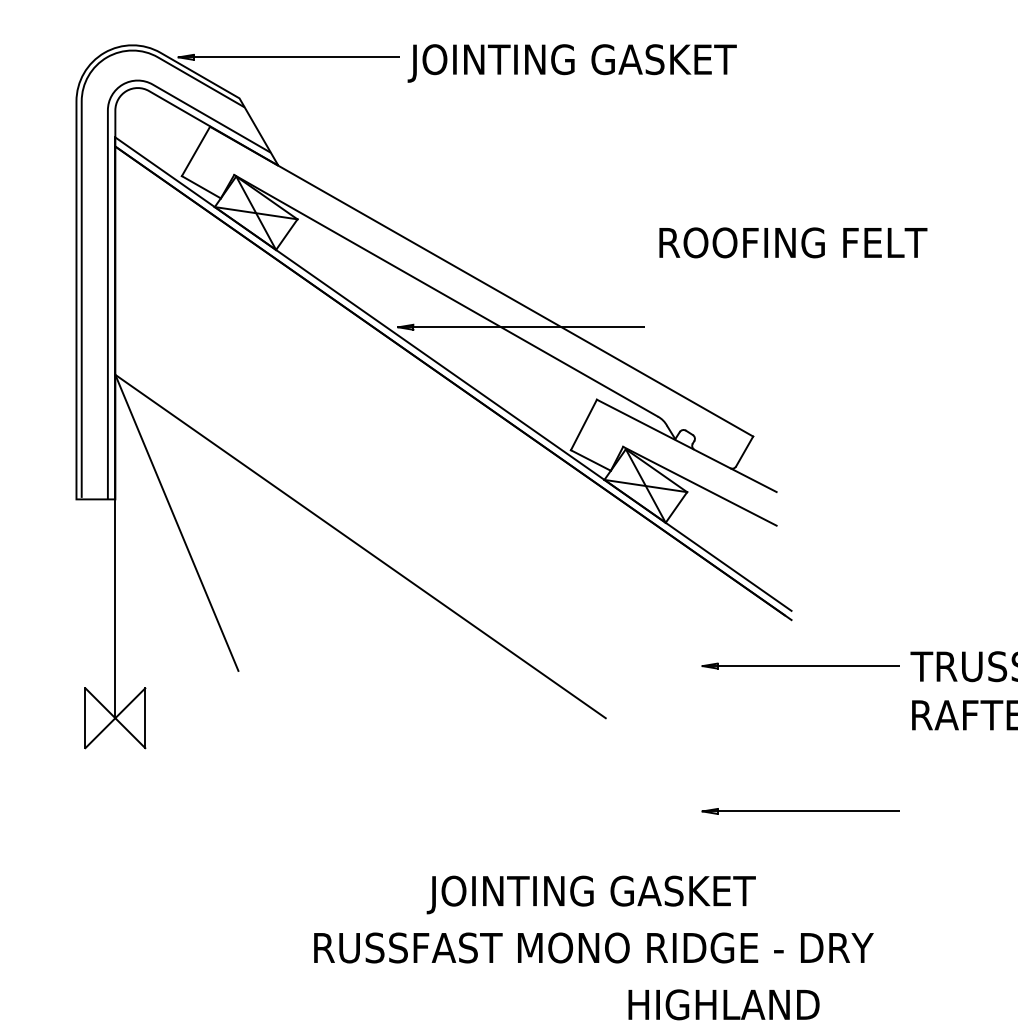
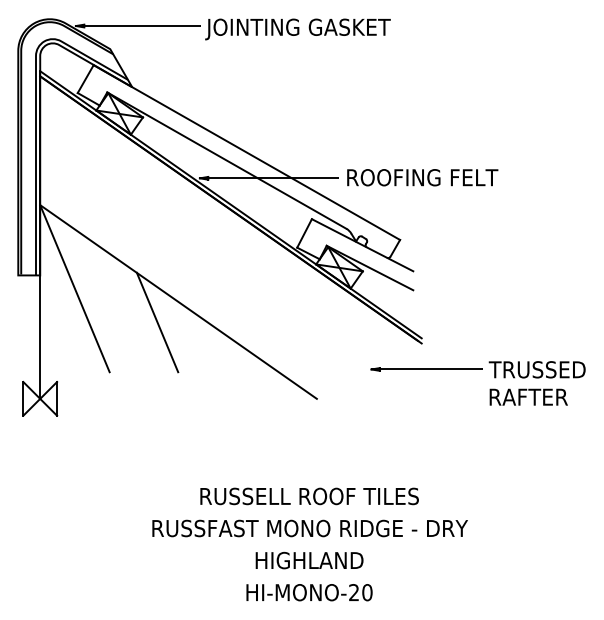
text: (792, 242) -> (422, 177), moved
line: (323, 582) -> (157, 322), added
part: (800, 811) -> (426, 451), removed
text: (592, 894) -> (309, 498), JOINTING GASKET -> RUSSELL ROOF TILES
text: (723, 1004) -> (309, 560), moved

